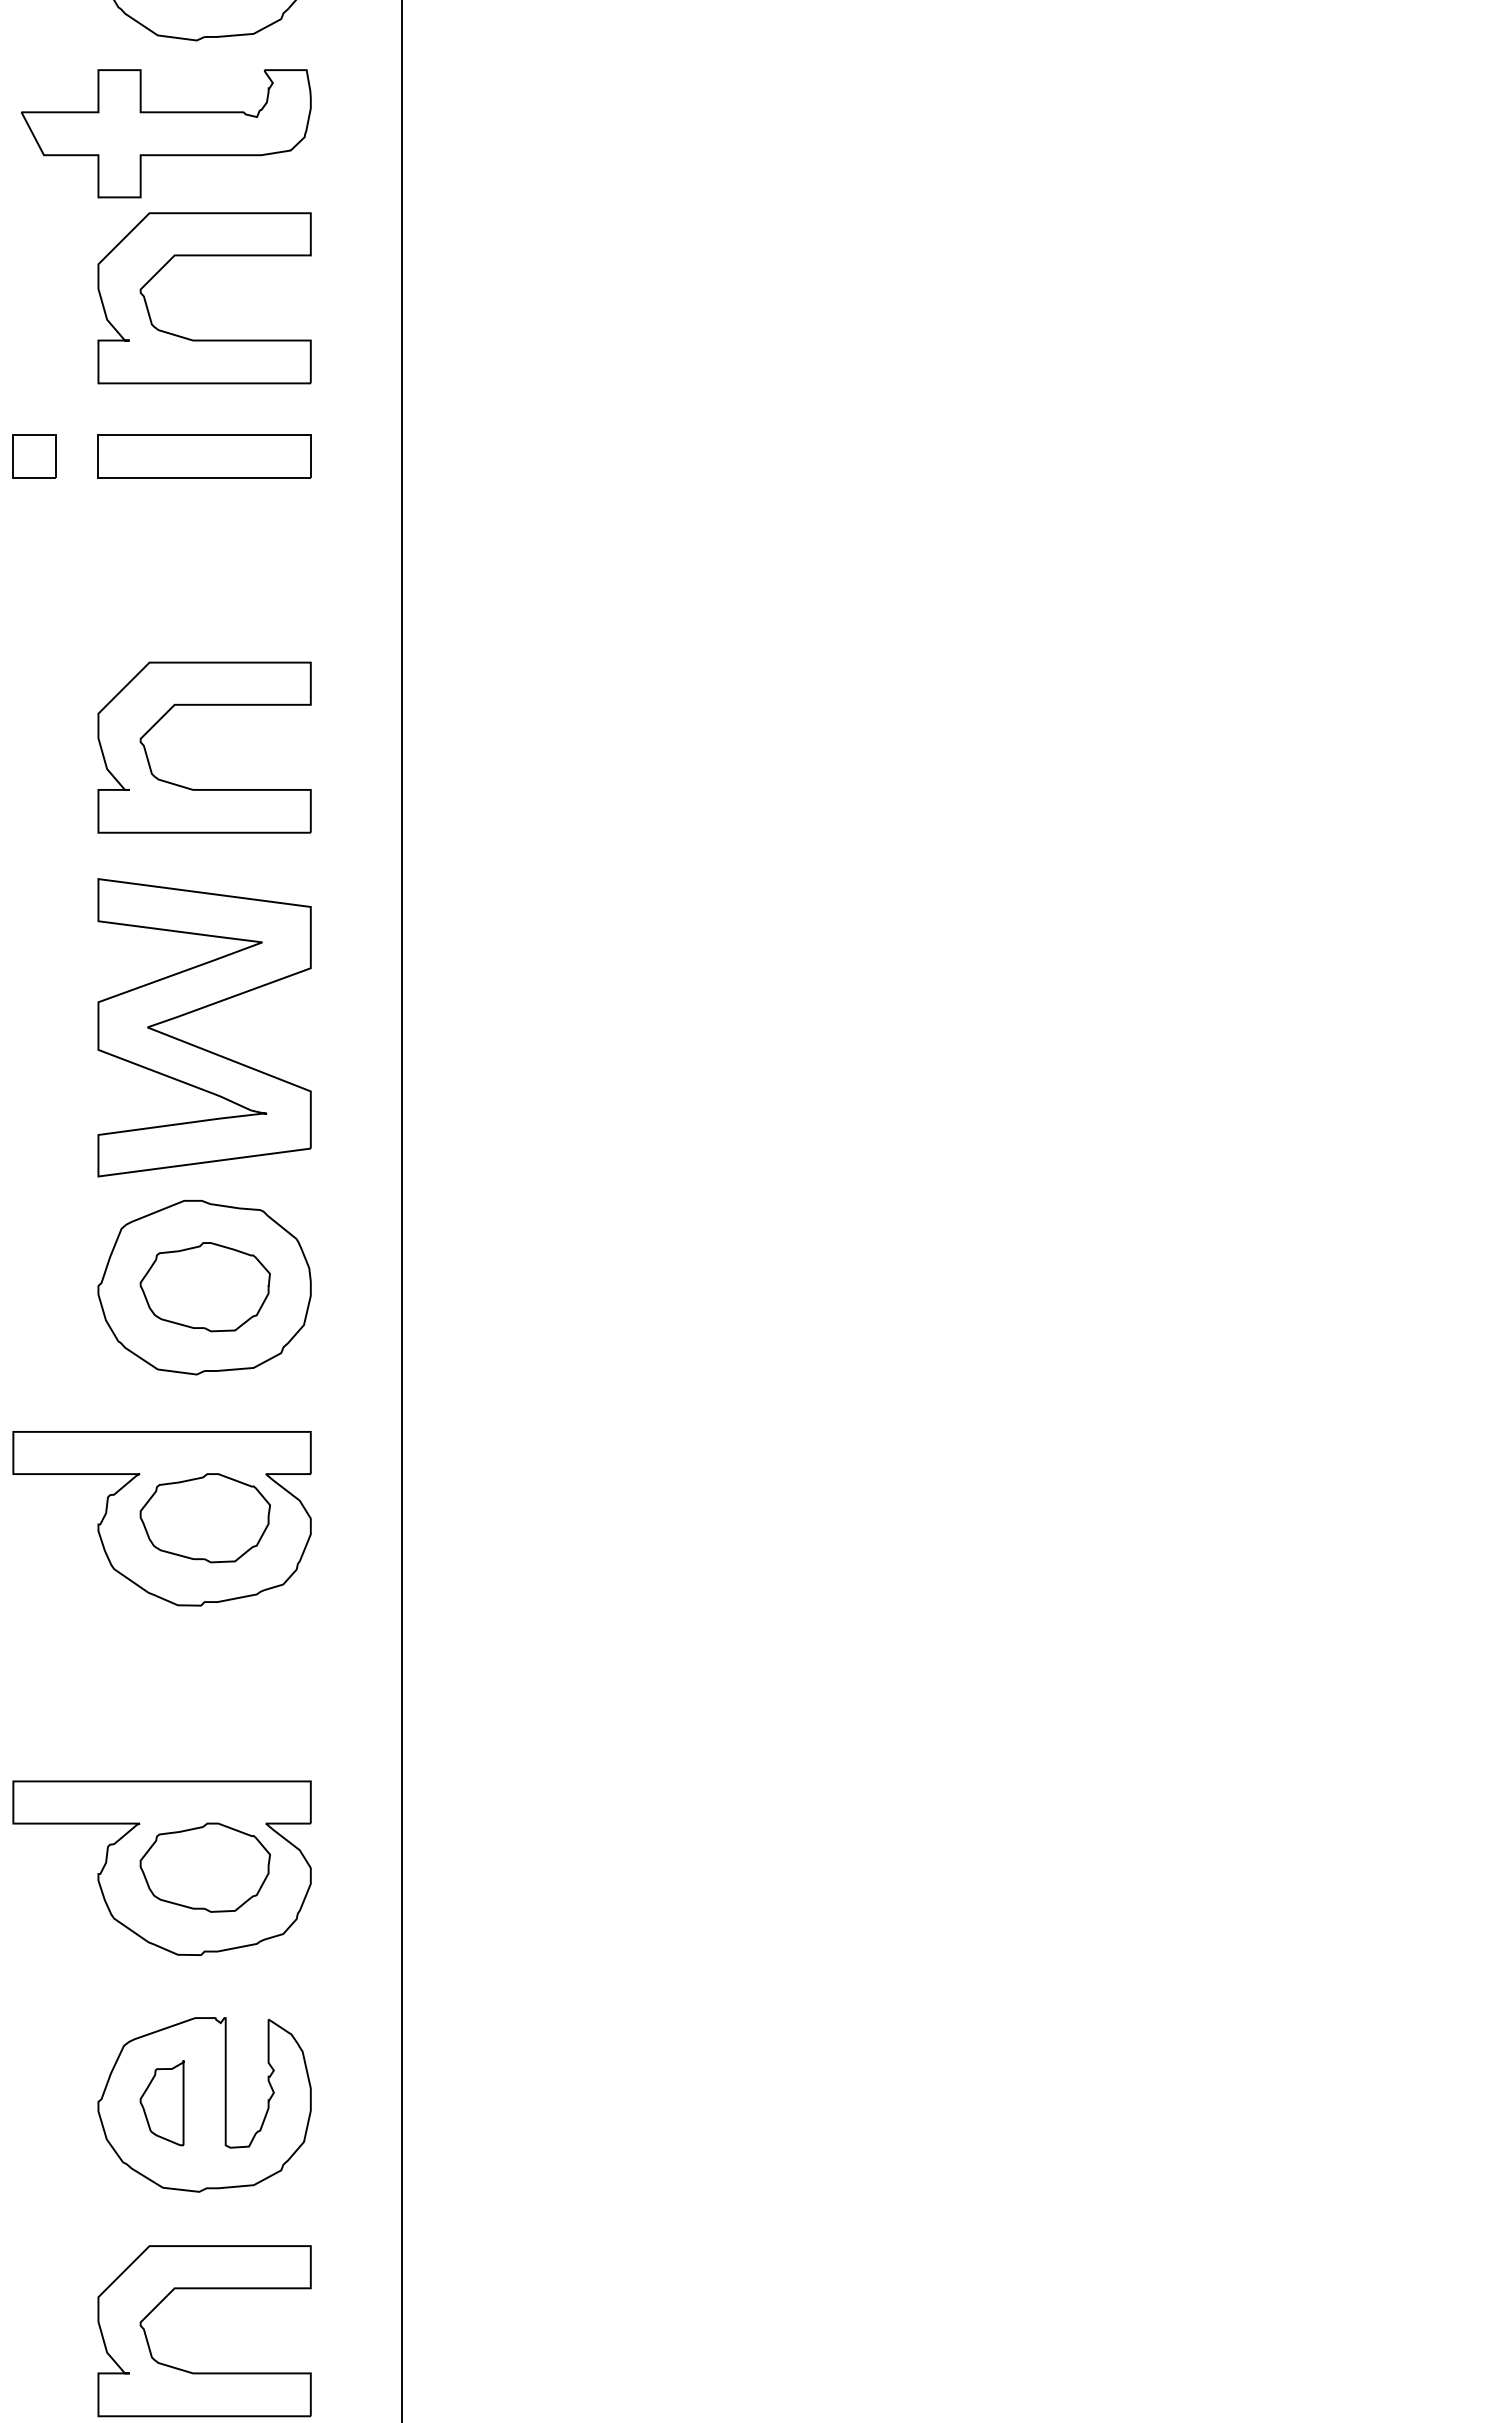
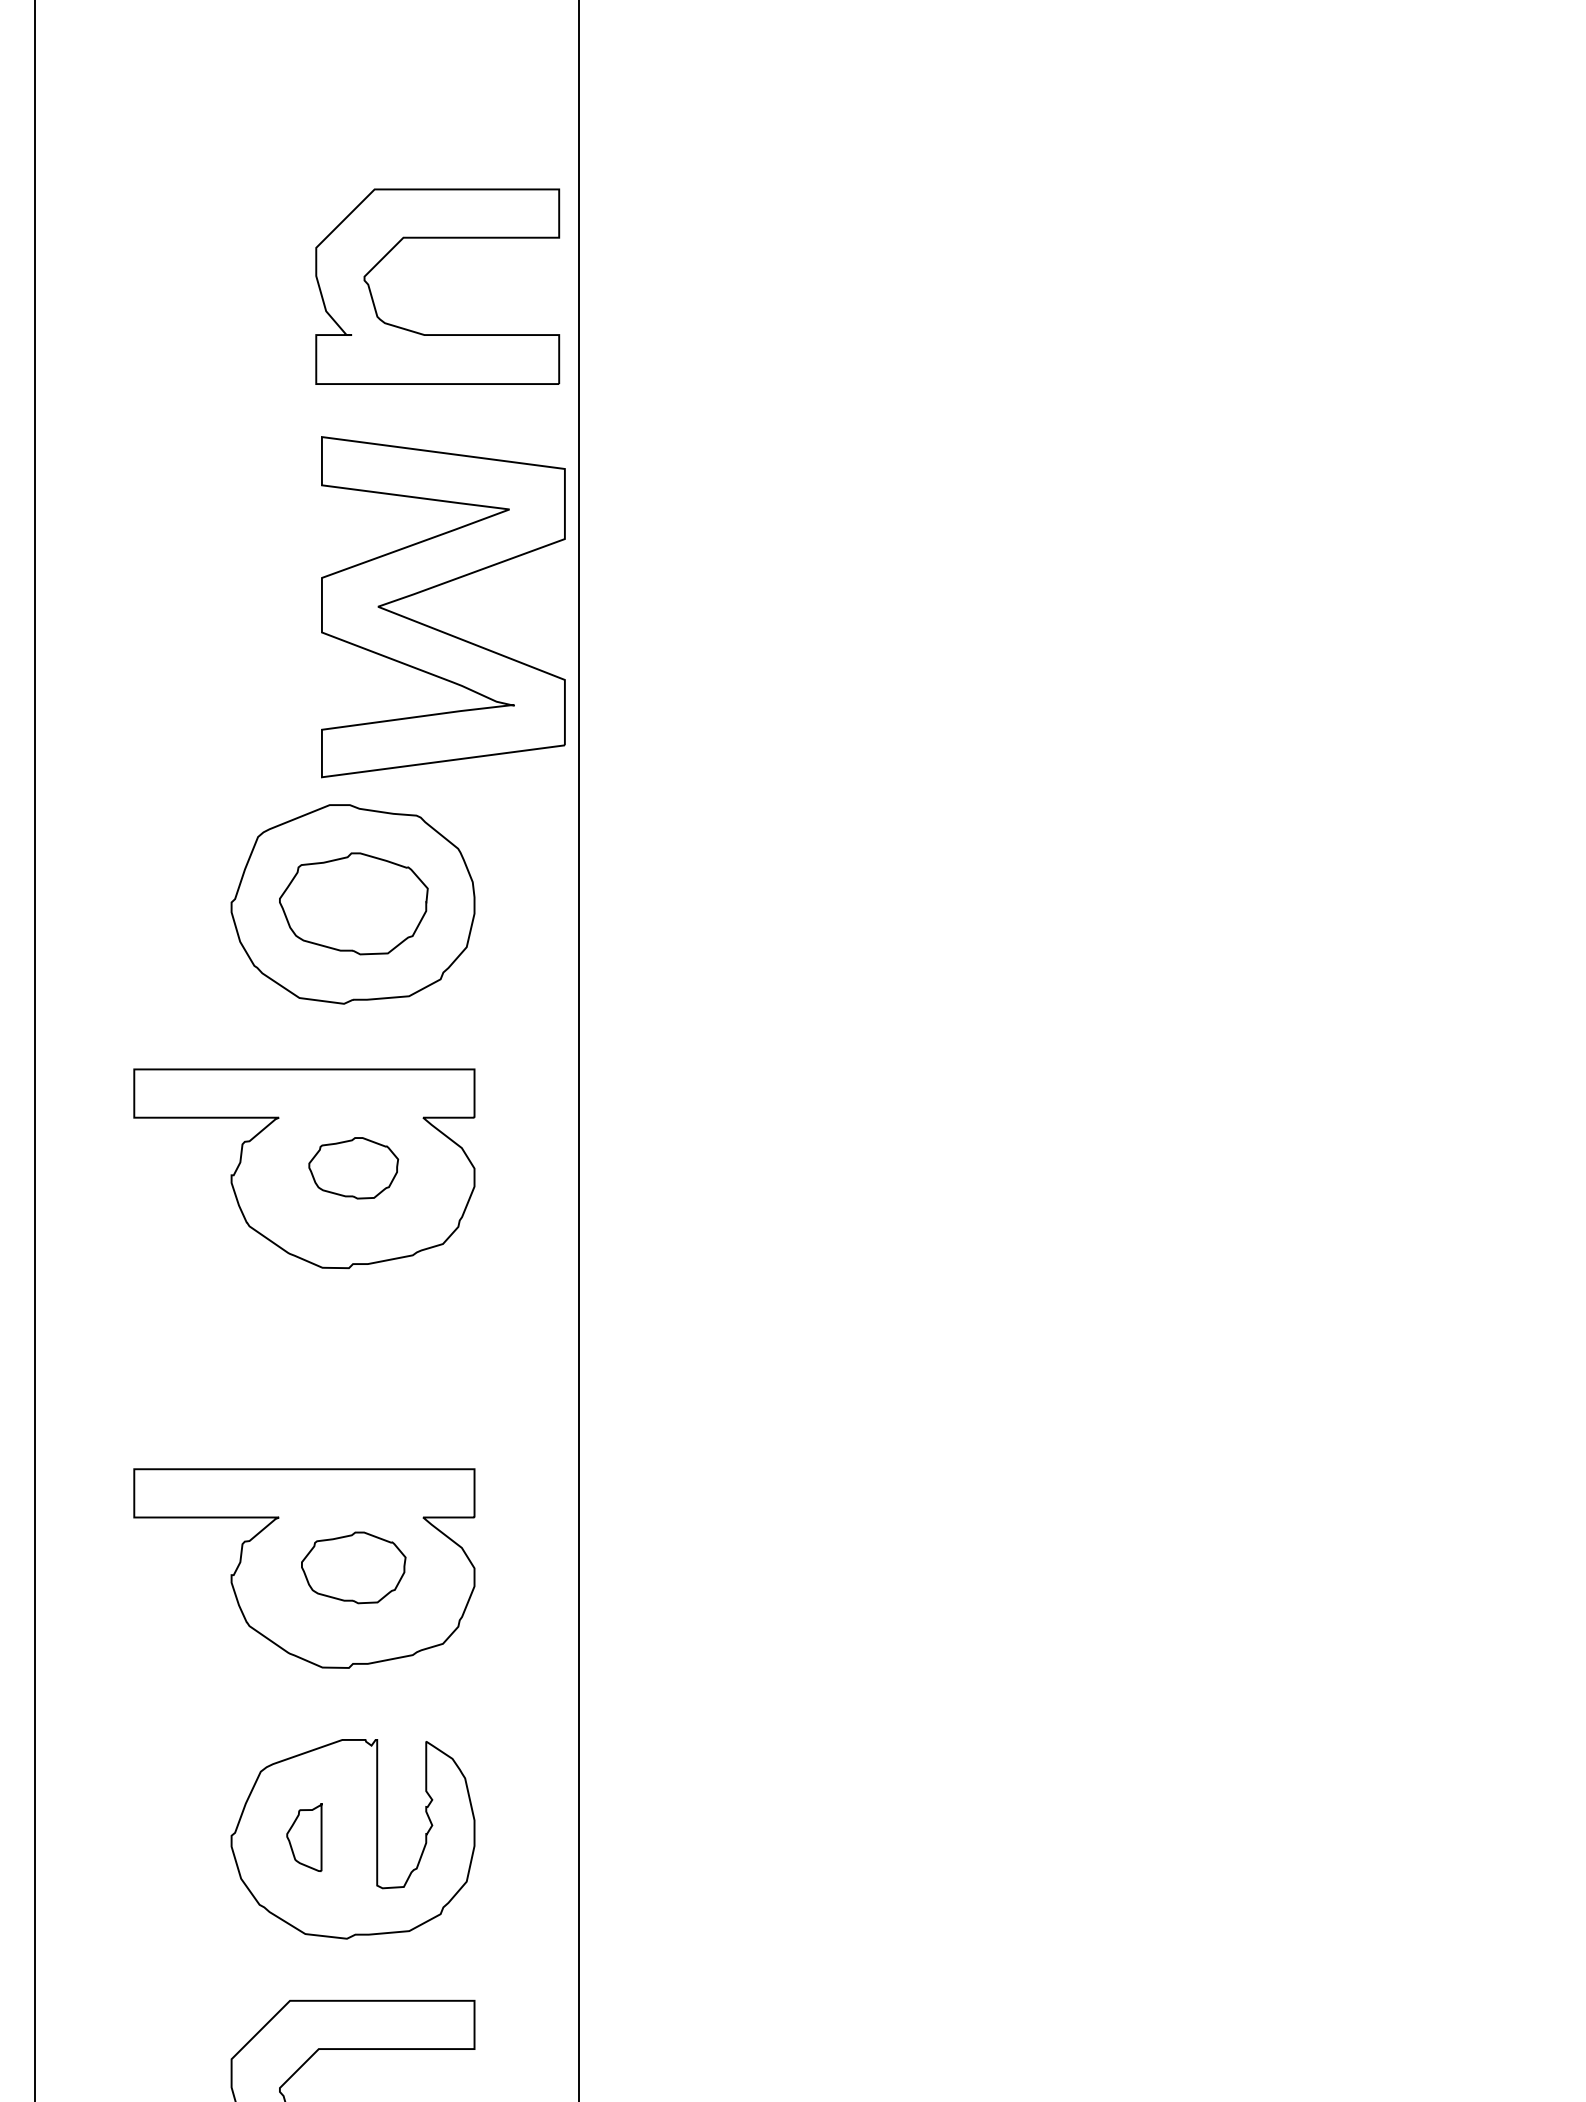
part: (204, 705) -> (437, 238), moved
part: (198, 1010) -> (436, 587), moved
part: (204, 1518) -> (352, 1168), size x0.6
part: (204, 1867) -> (352, 1567), size x0.7
part: (161, 2103) -> (303, 1837), size x0.7

